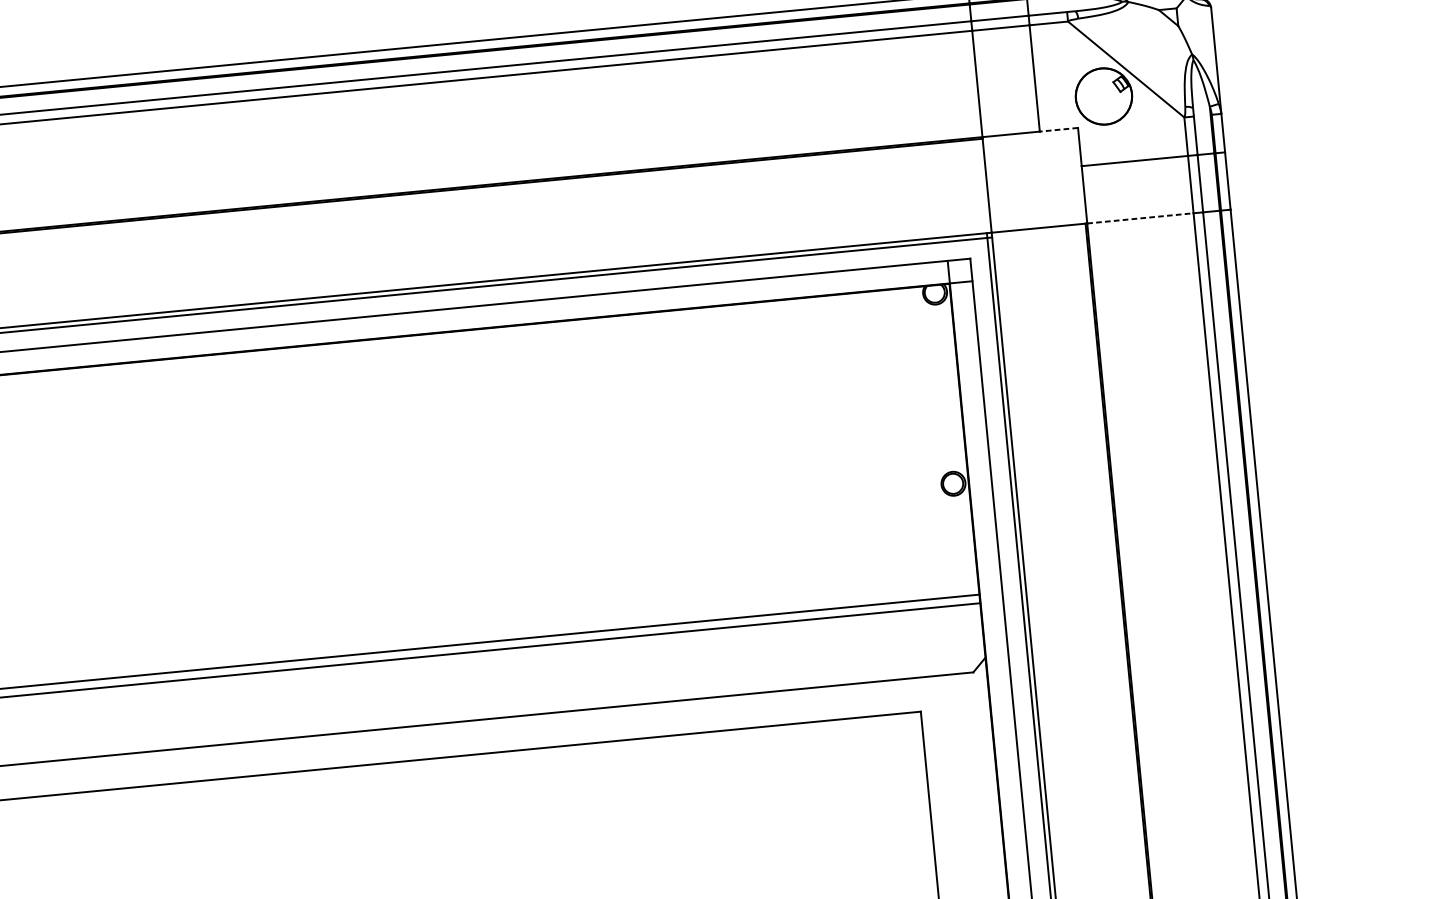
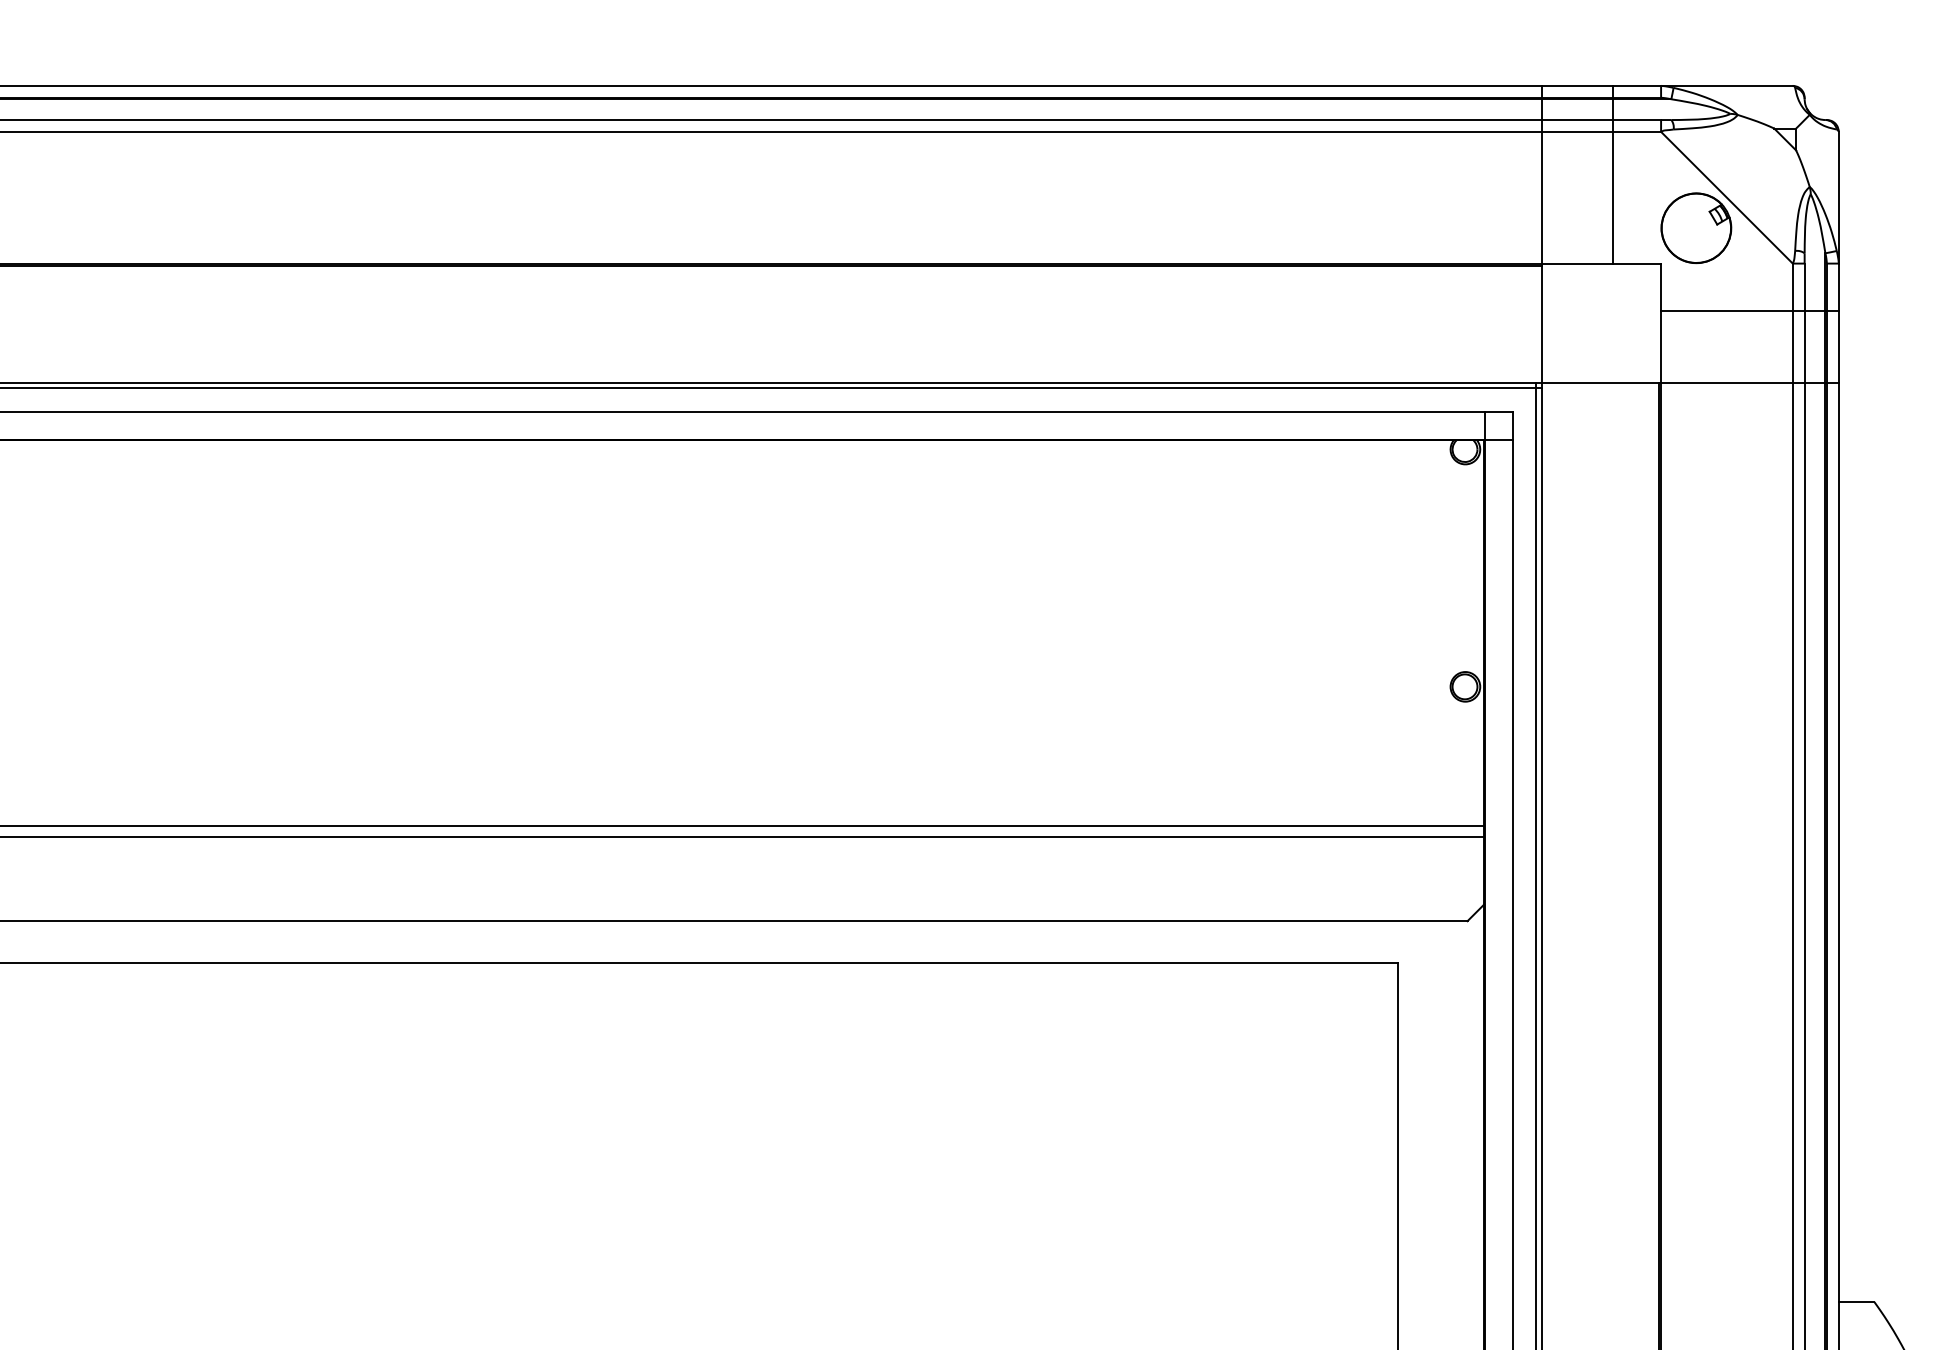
line: (1059, 129) -> (1637, 263), dashed -> solid
line: (1140, 218) -> (1726, 382), dashed -> solid

